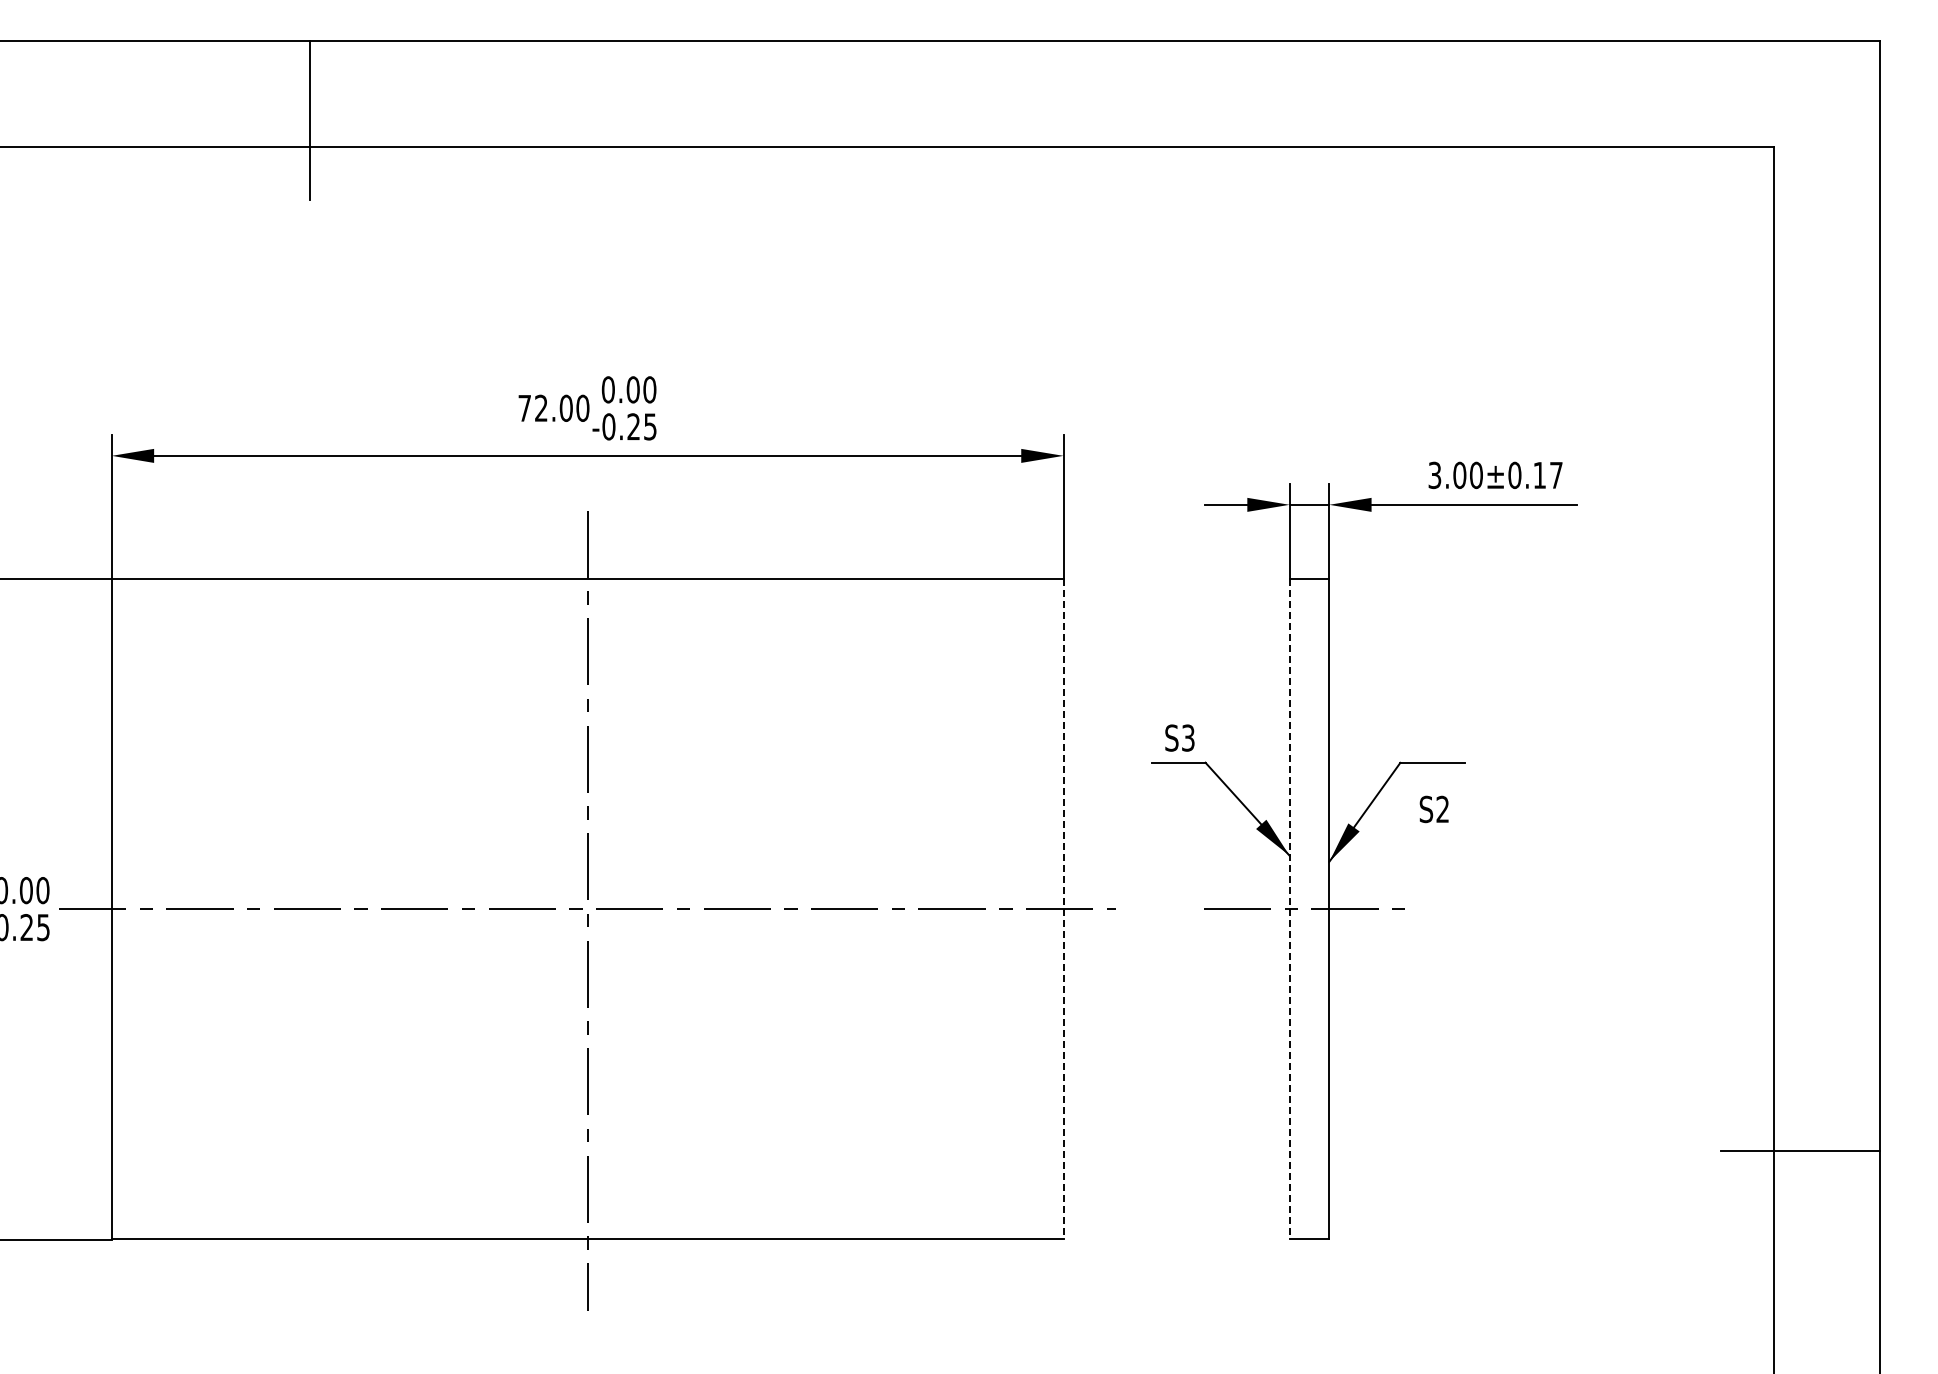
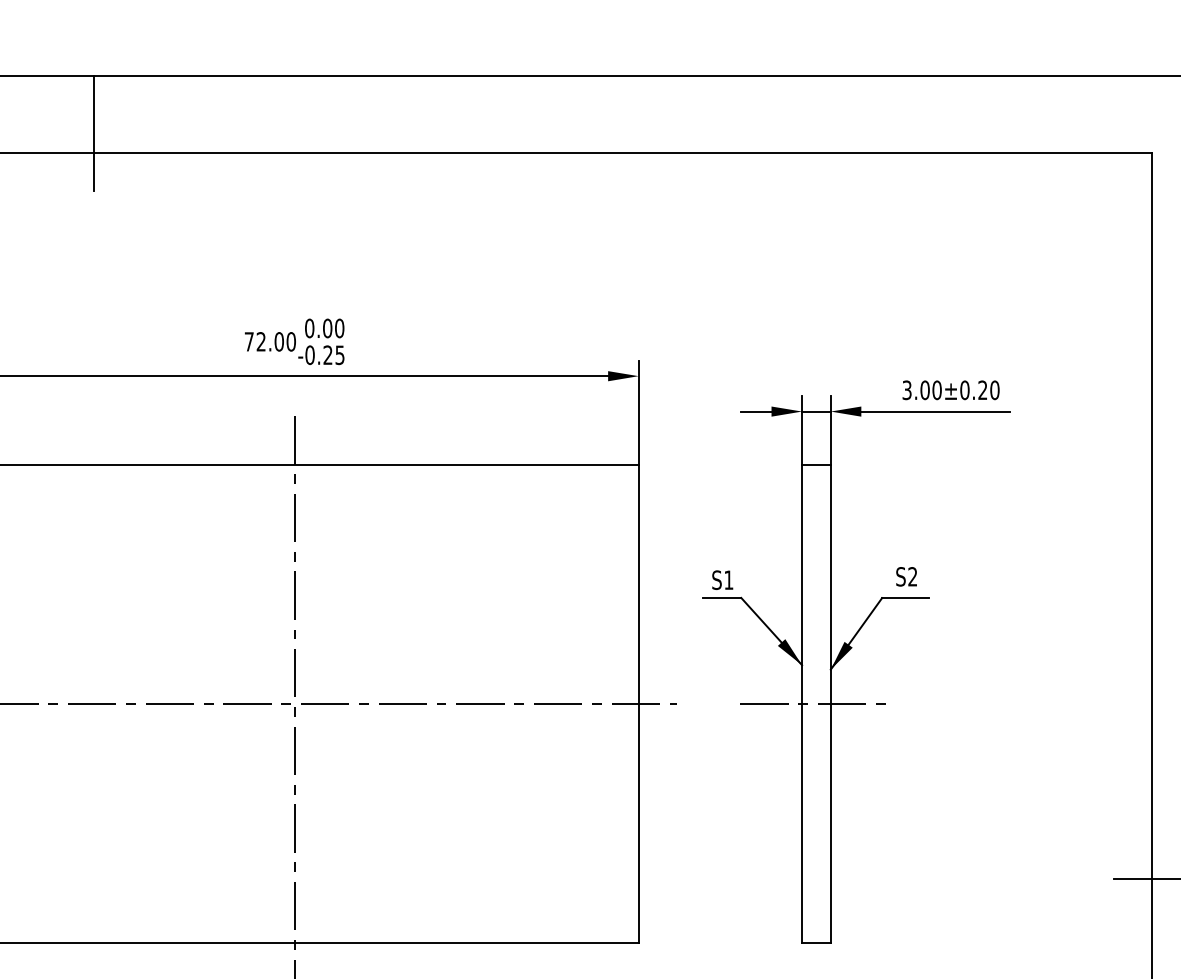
text: (1547, 475) -> (988, 390), 3.00±0.17 -> 3.00±0.20
text: (1188, 737) -> (729, 579), S3 -> S1
text: (1433, 809) -> (906, 576), moved
line: (1063, 909) -> (638, 704), dashed -> solid
line: (1289, 909) -> (802, 704), dashed -> solid

